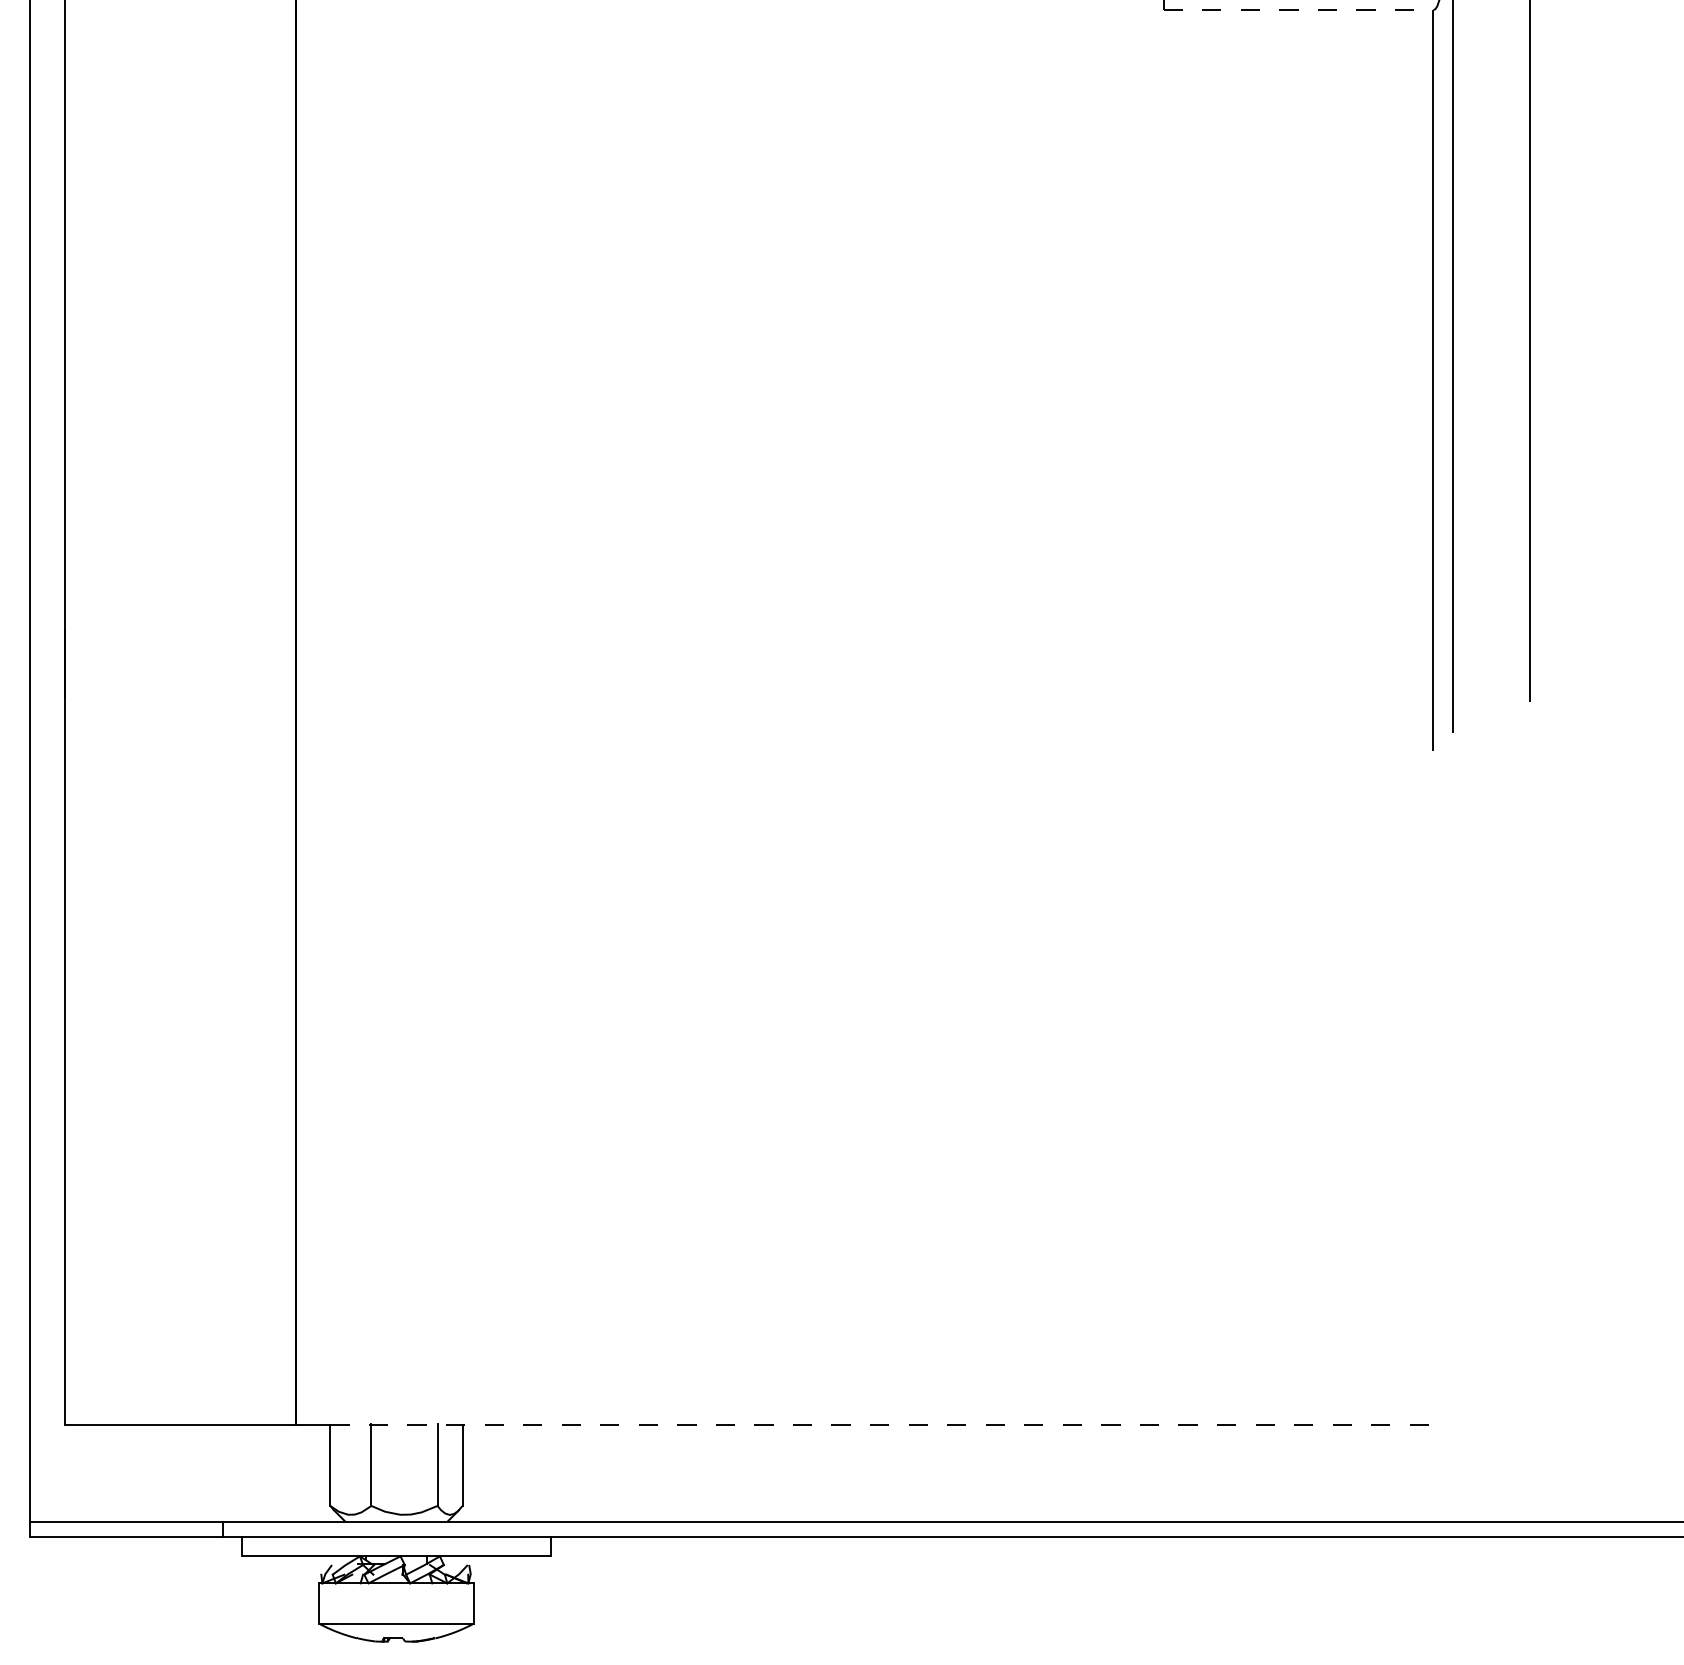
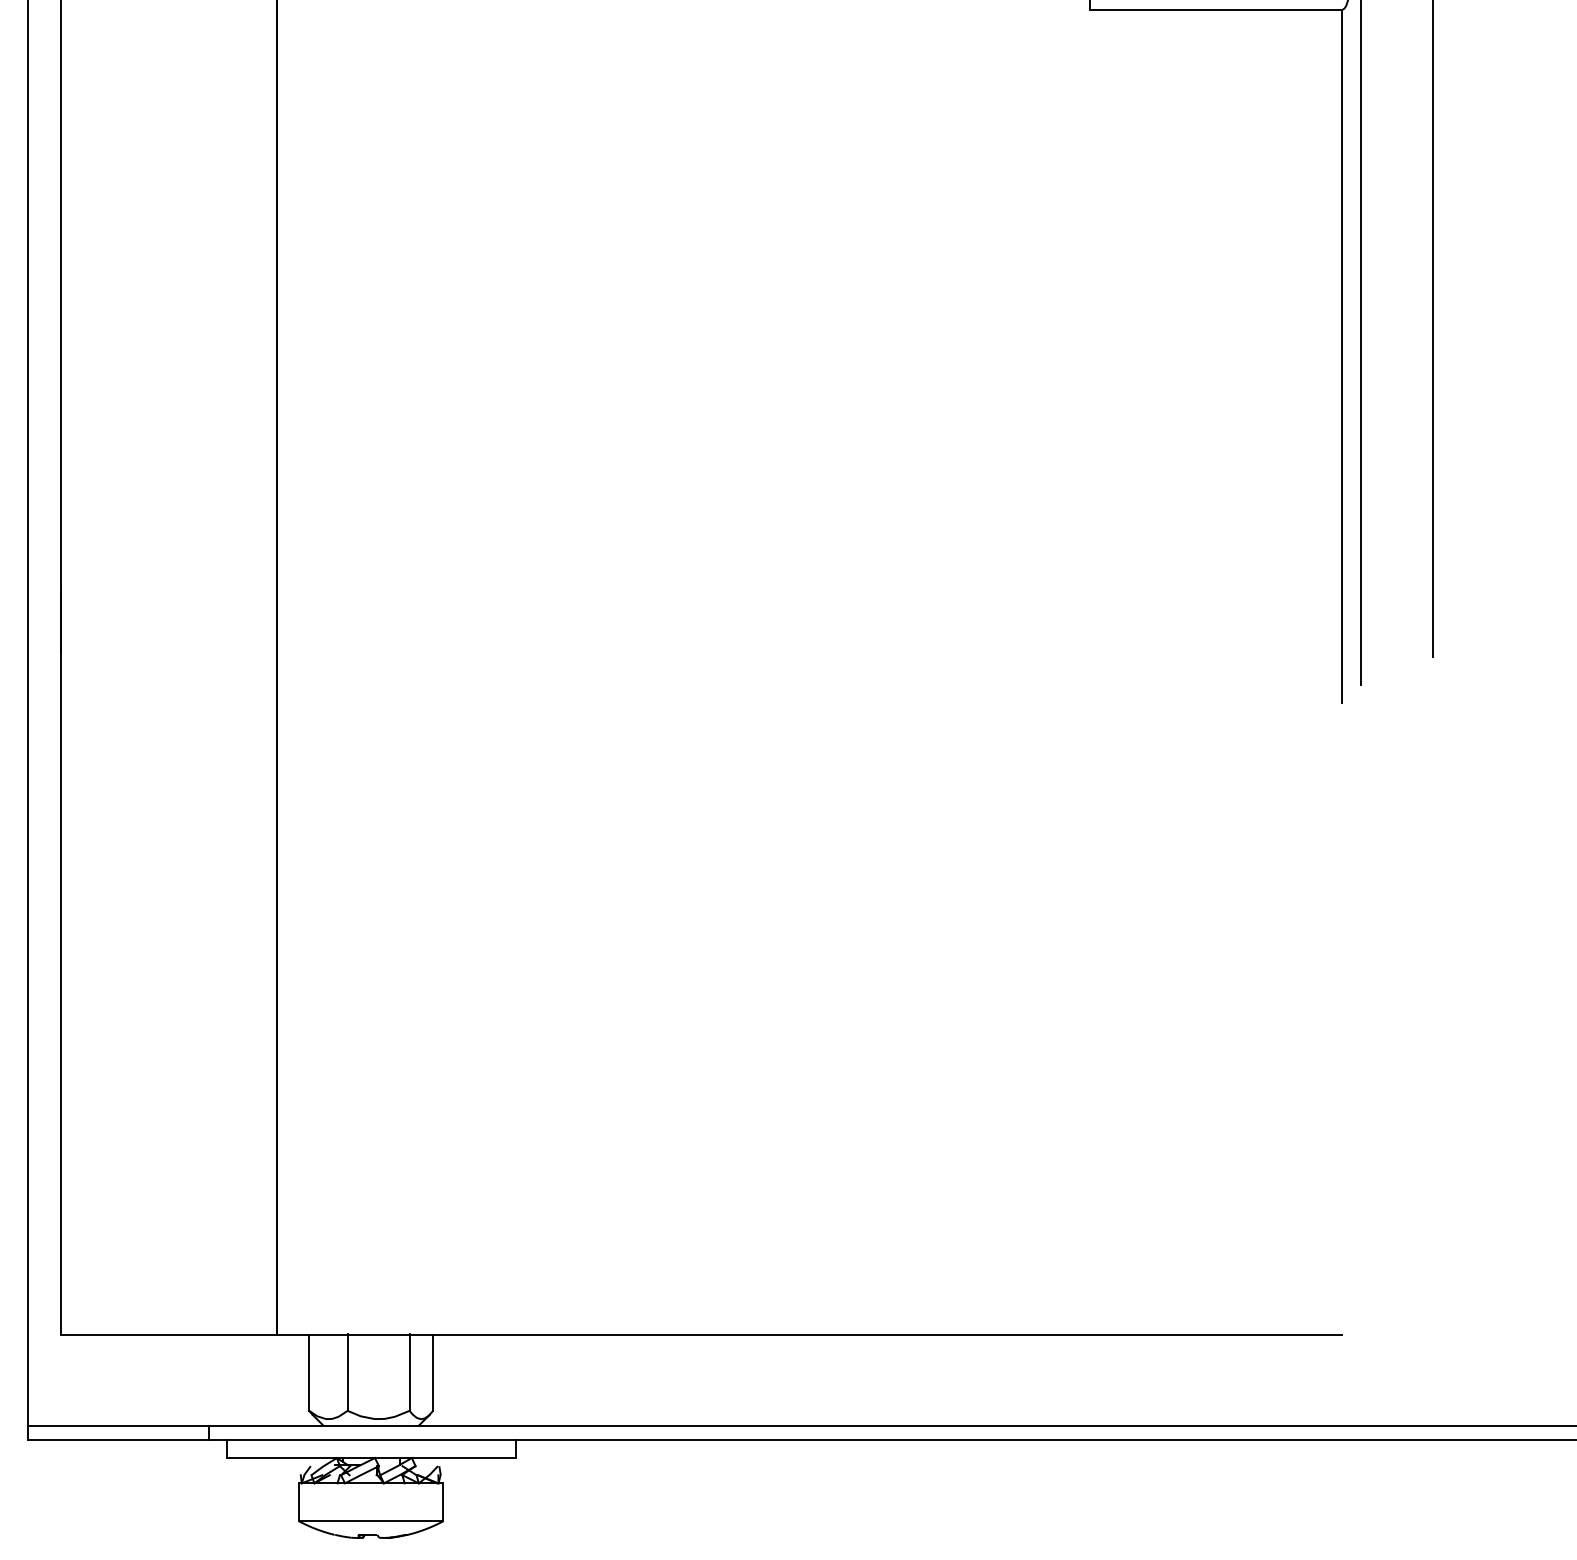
line: (1298, 9) -> (1216, 9), dashed -> solid
line: (881, 1425) -> (825, 1335), dashed -> solid

